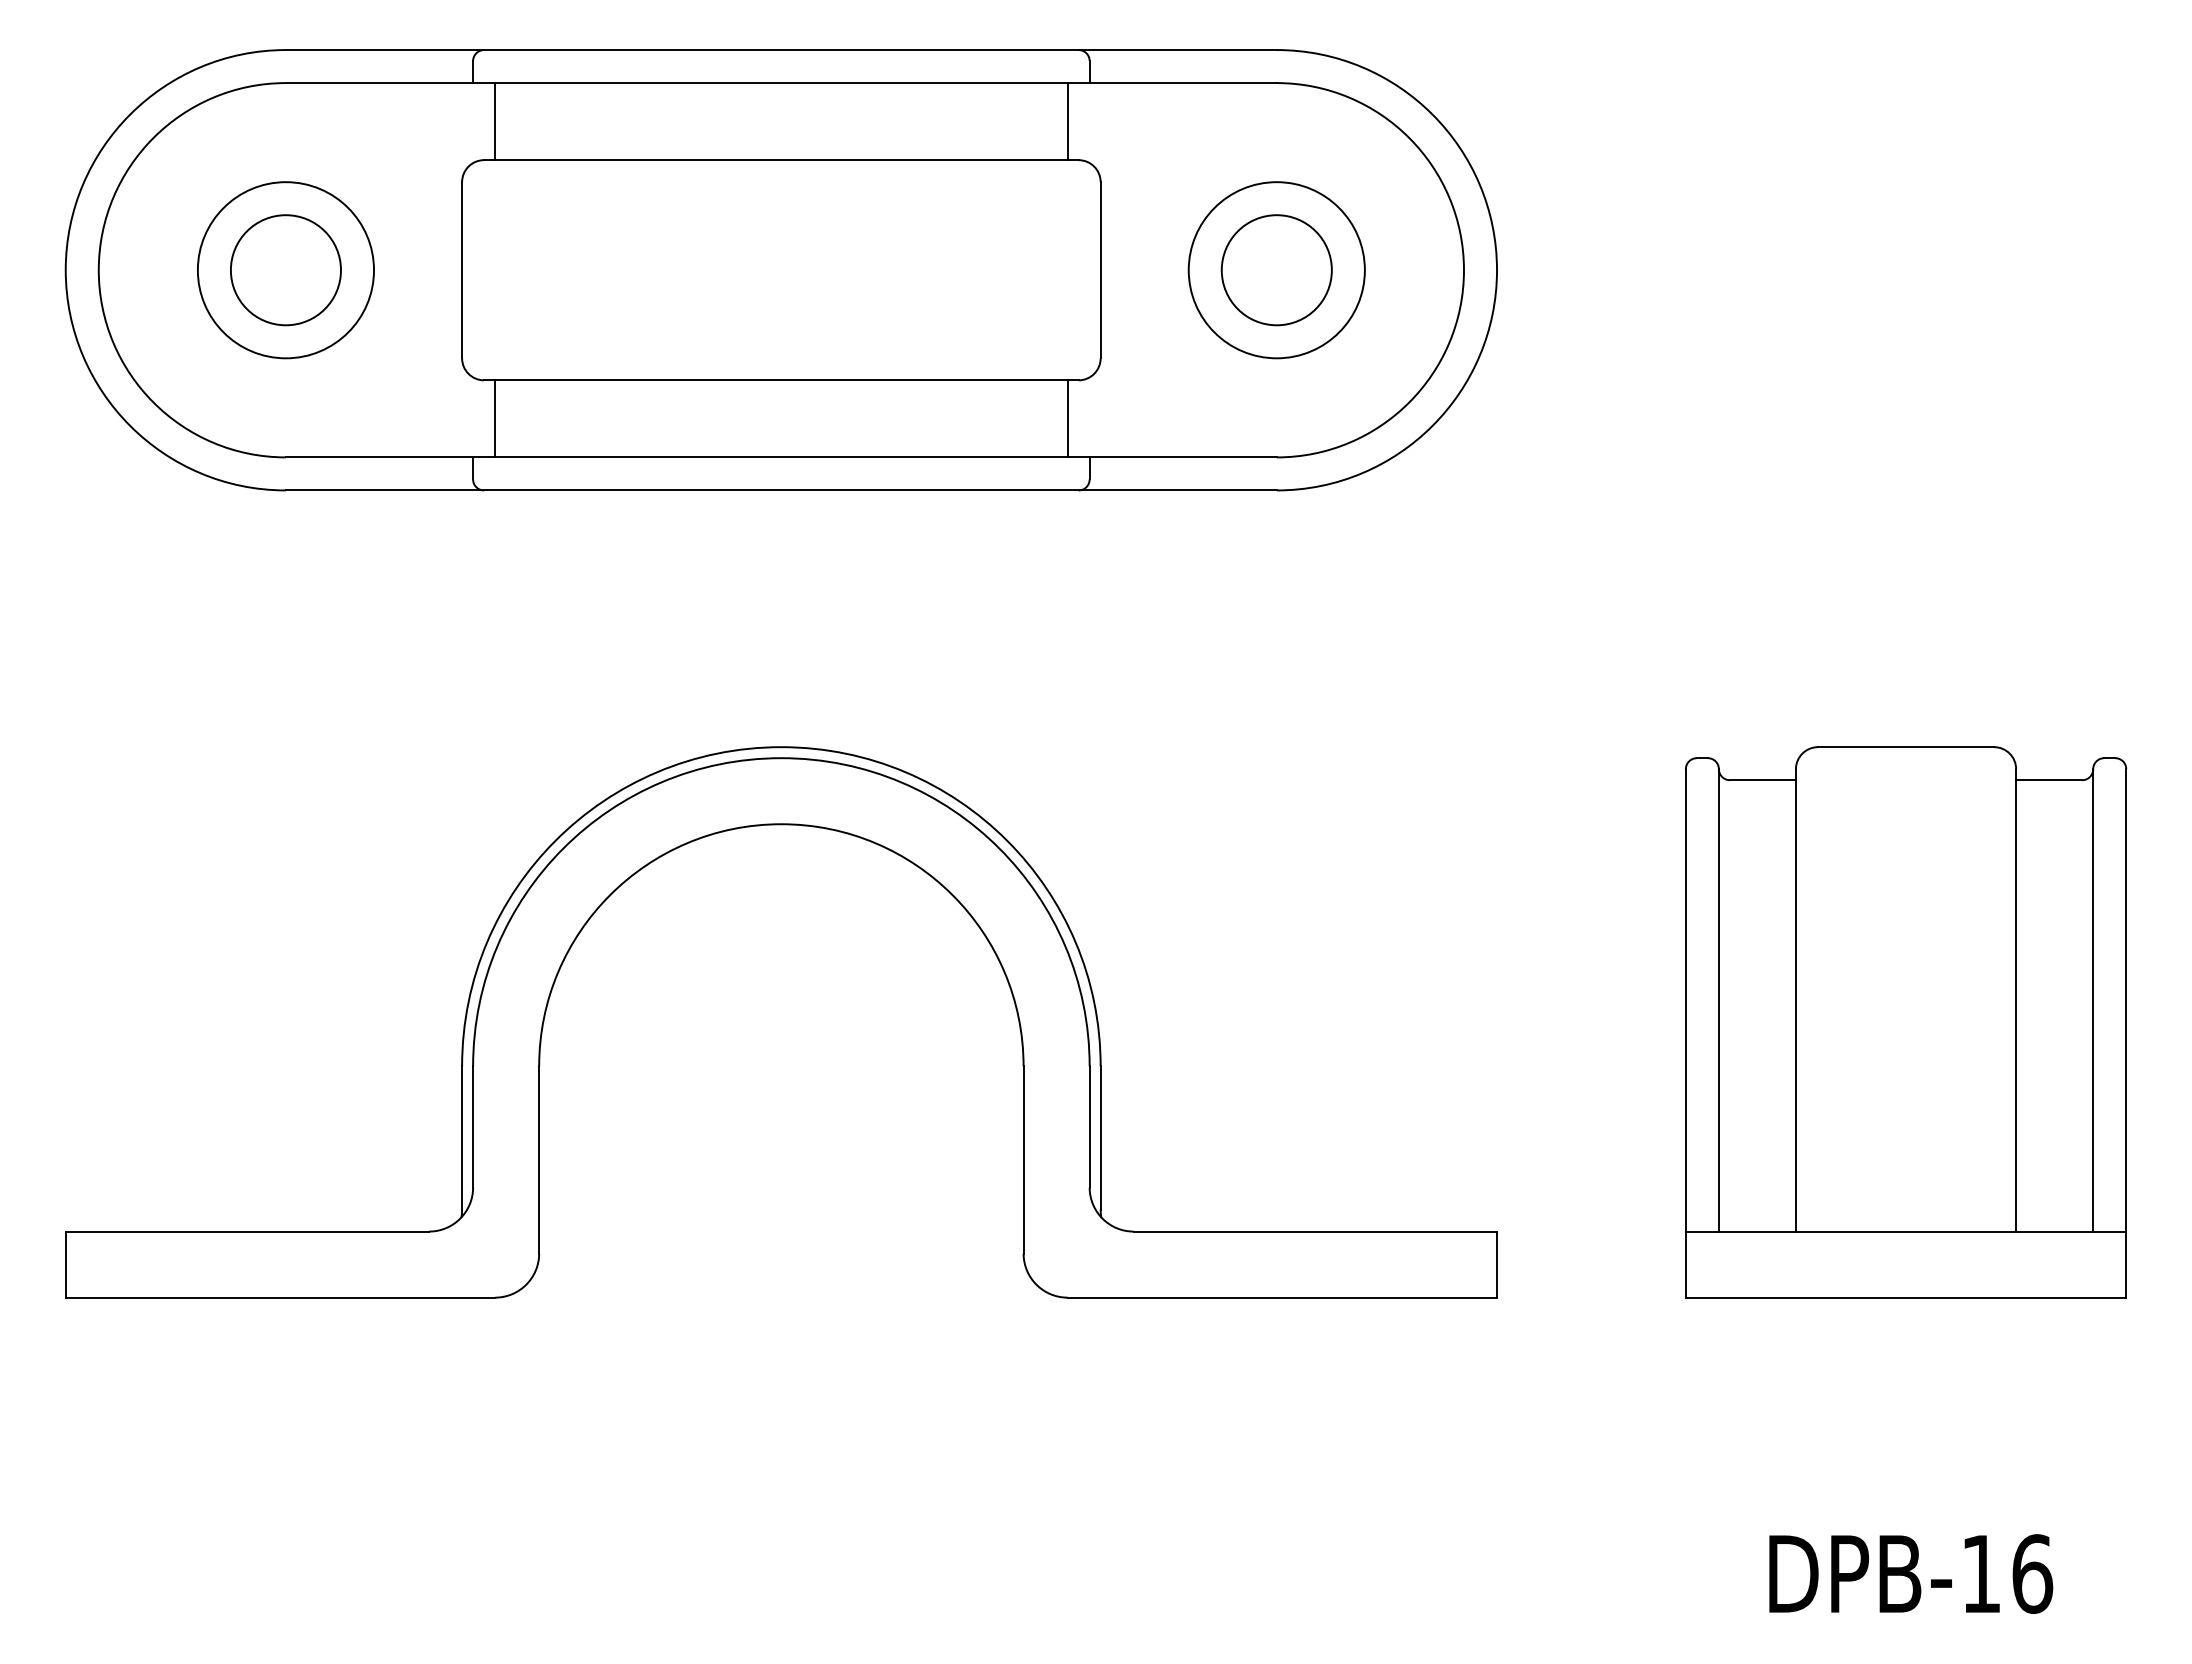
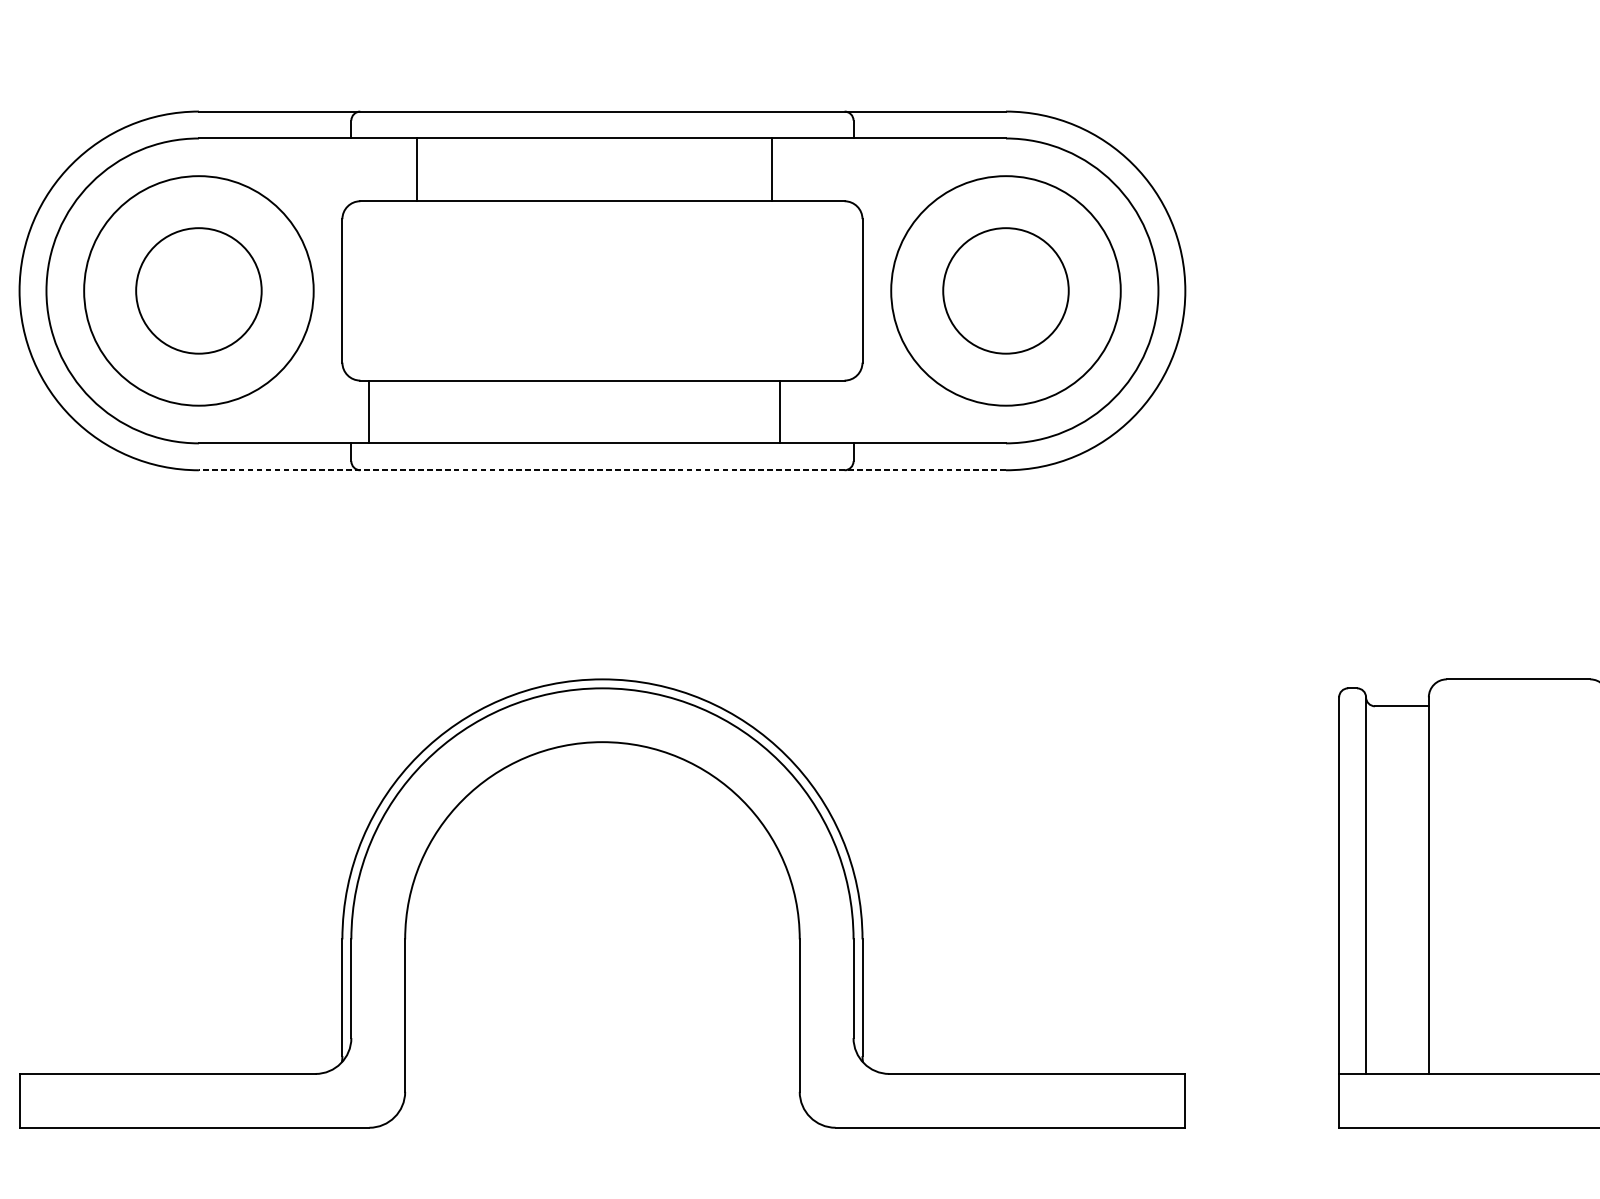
line: (495, 121) -> (416, 169), moved
line: (1067, 121) -> (771, 169), moved
circle: (285, 270) -> (198, 291), size x1.4
circle: (285, 270) -> (198, 291), size x1.6
circle: (1276, 270) -> (1005, 291), size x1.4
circle: (1276, 270) -> (1005, 291), size x1.6
line: (1067, 418) -> (780, 411), moved
line: (780, 490) -> (601, 470), solid -> dashed

